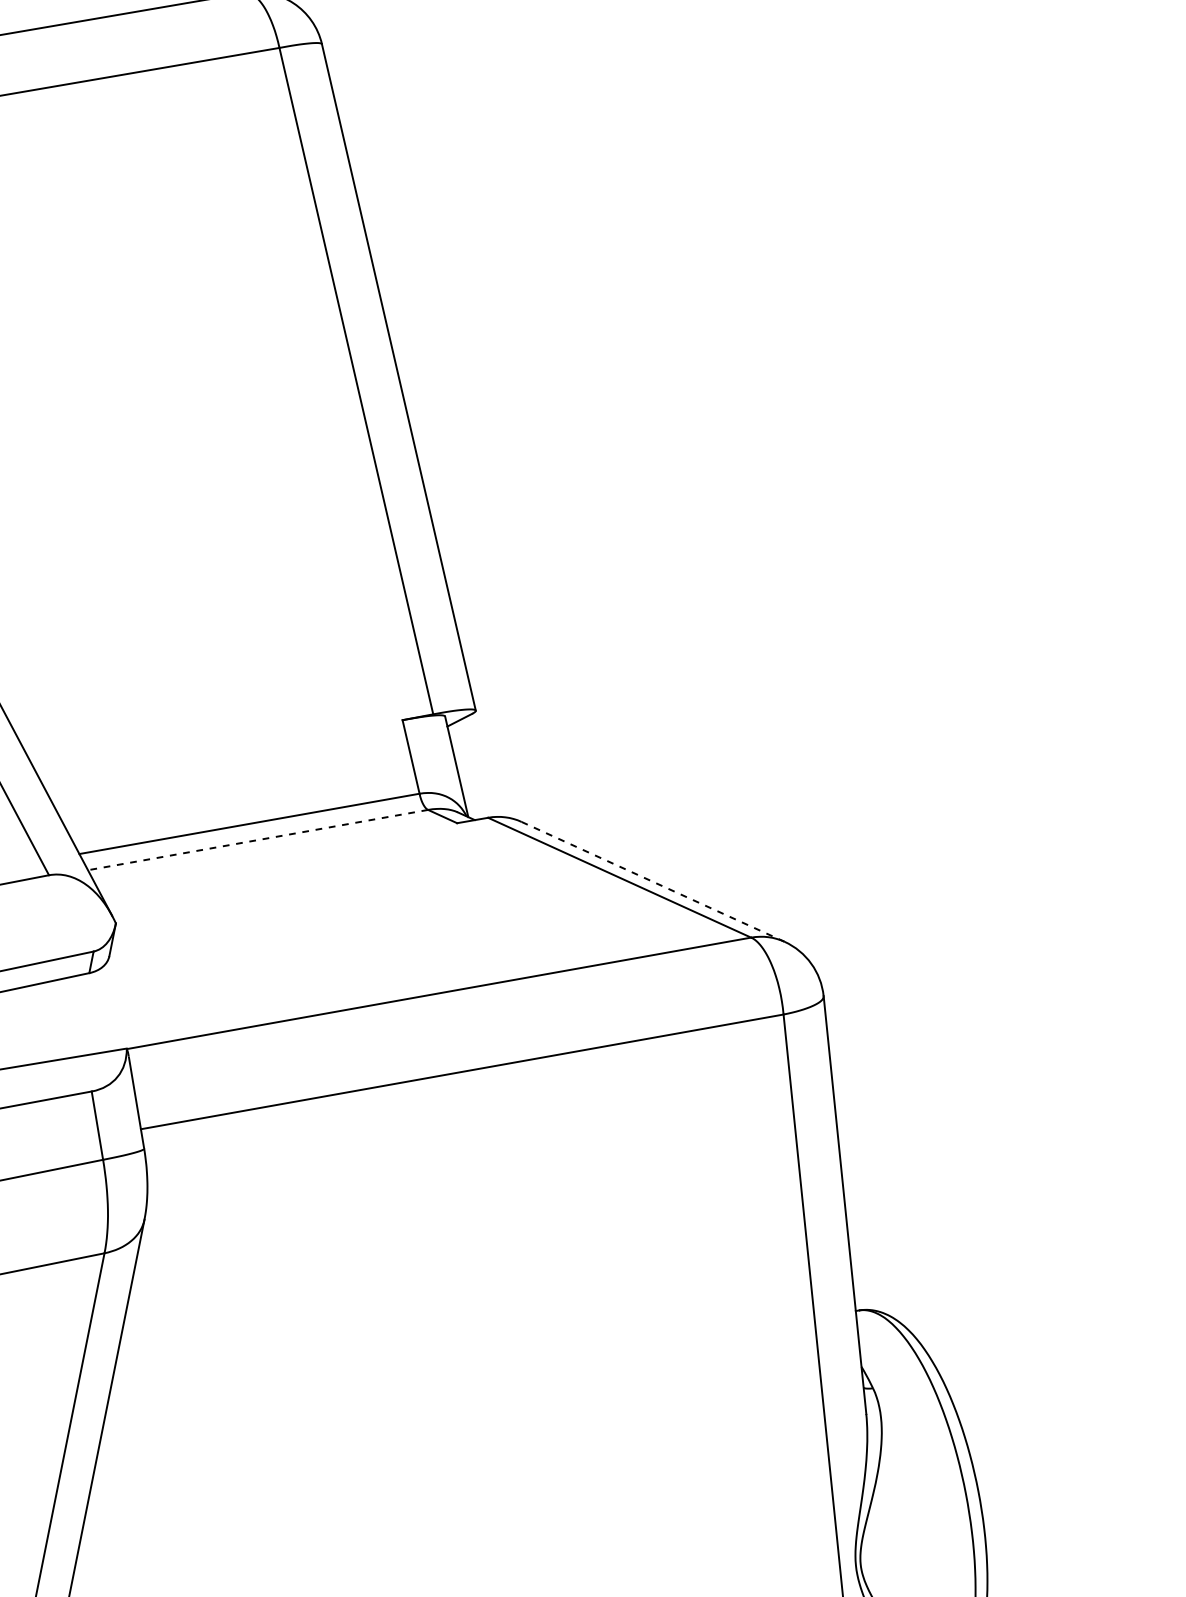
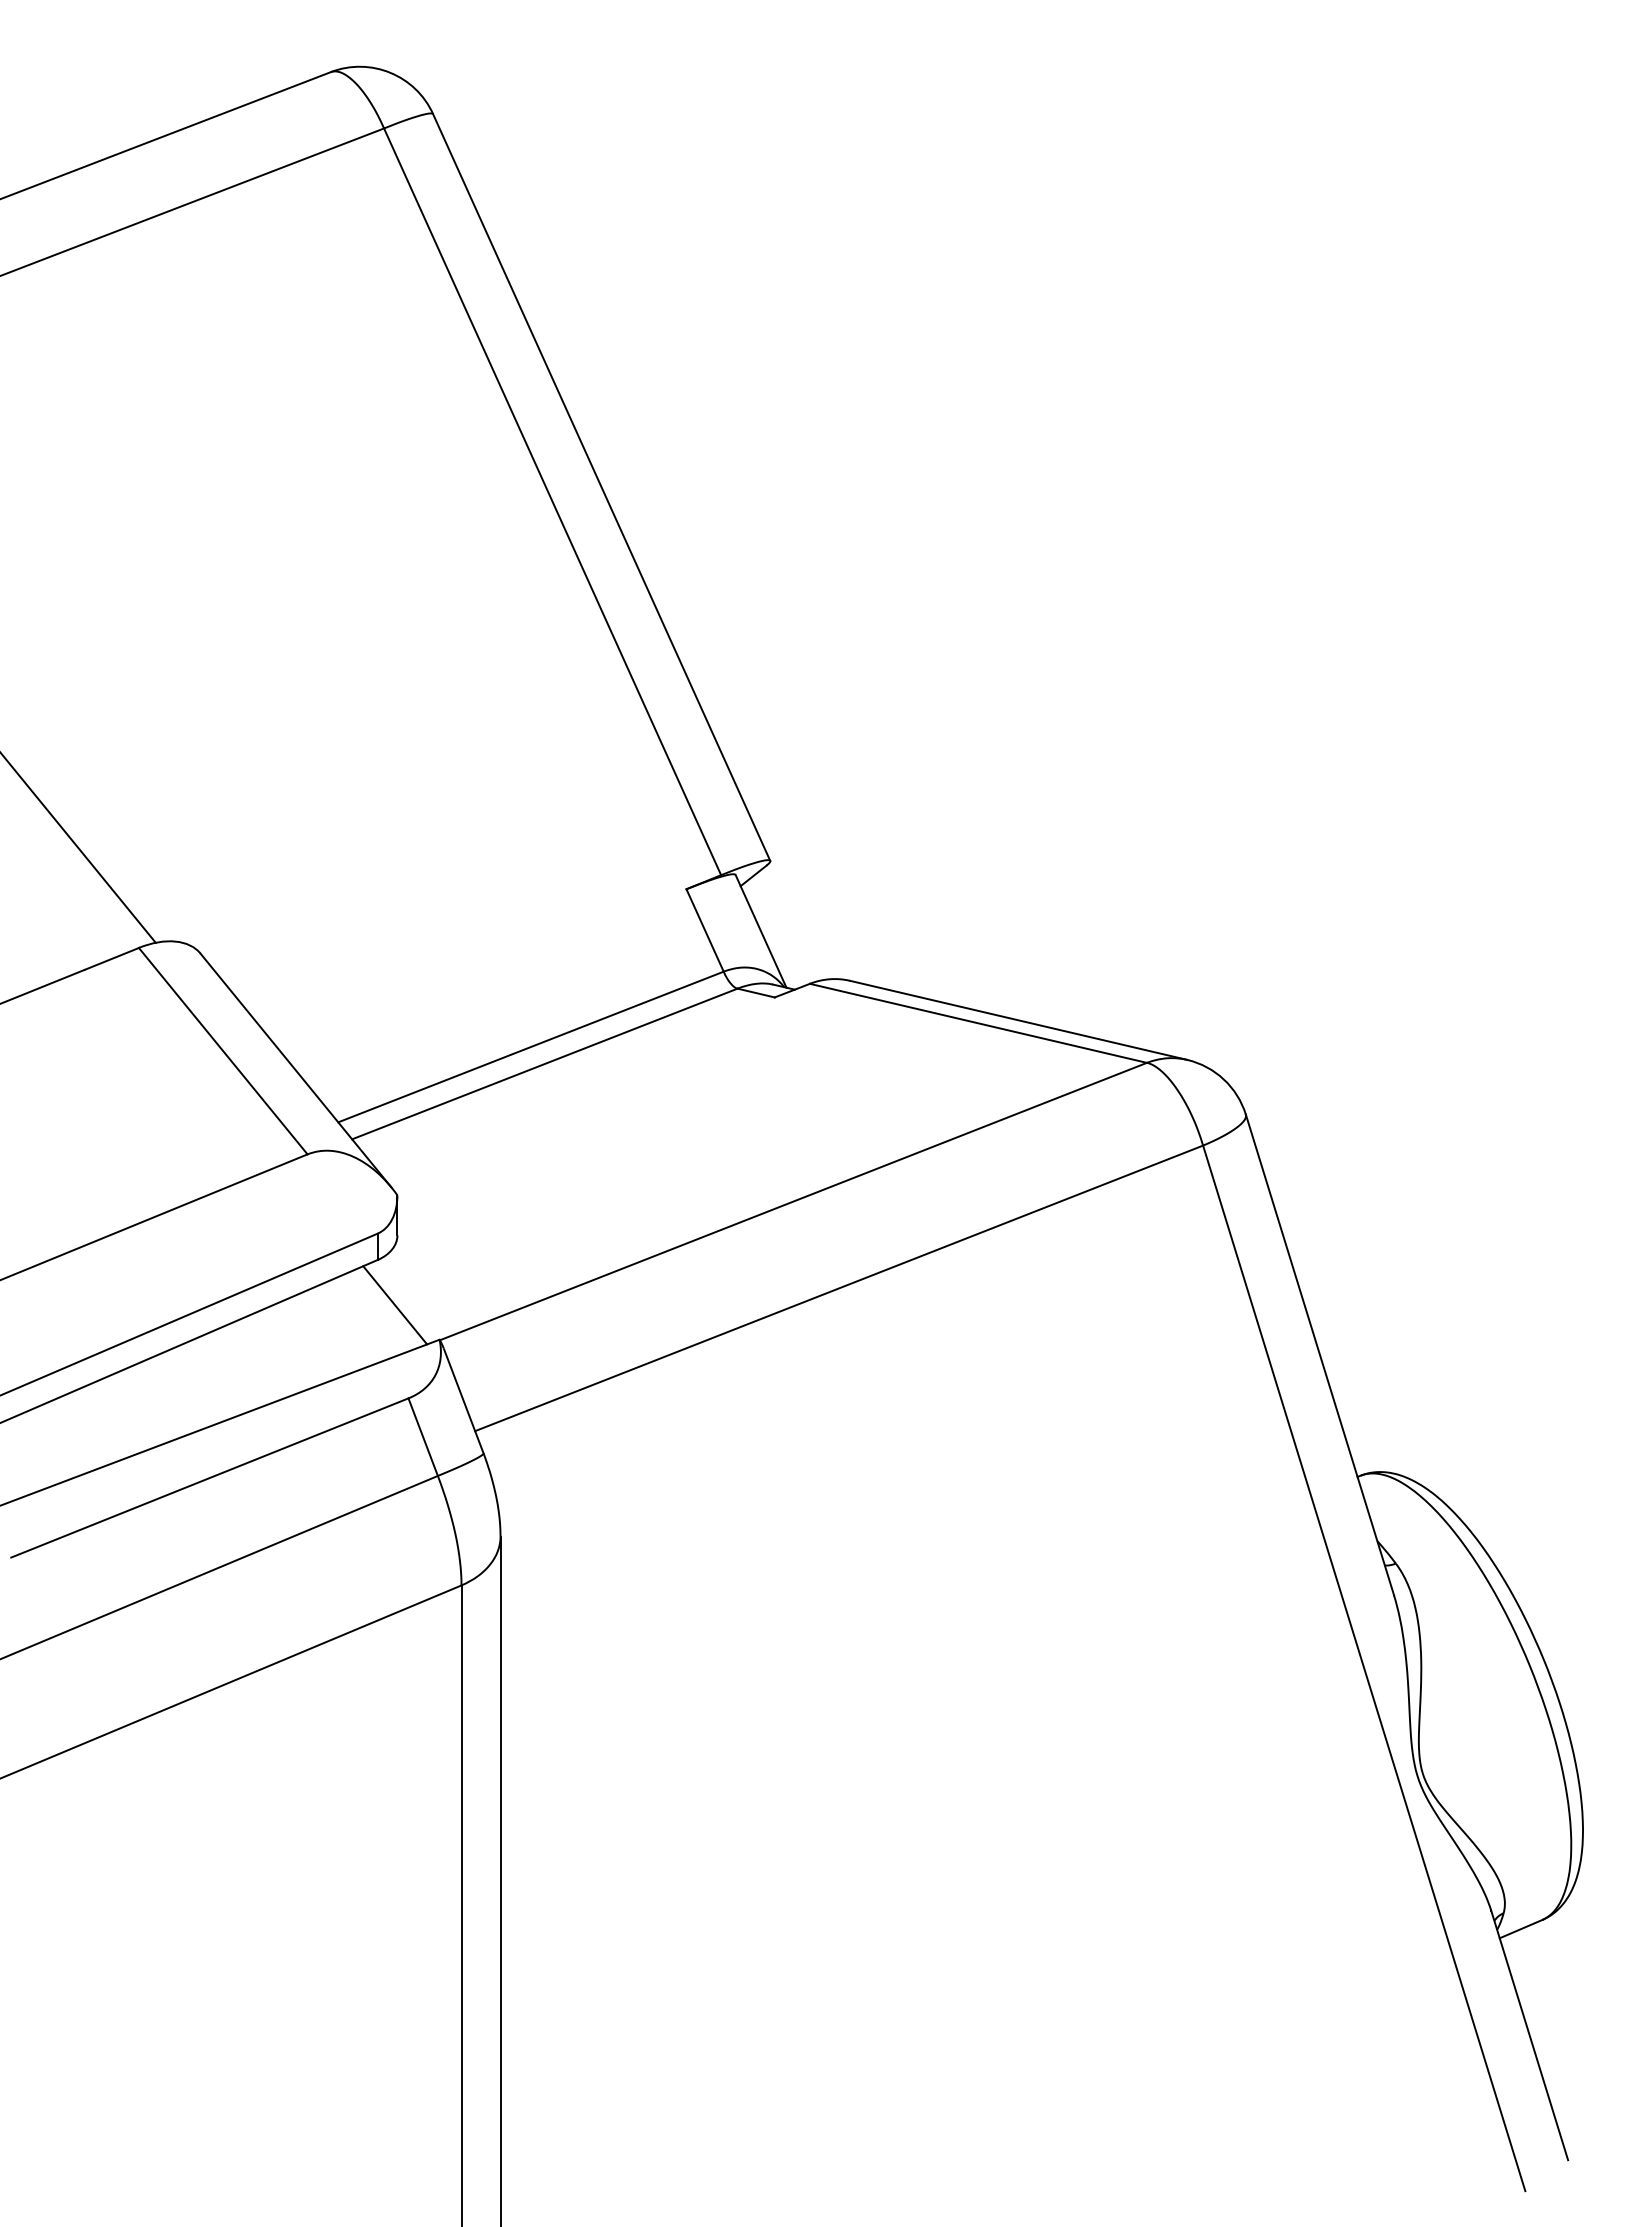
line: (257, 839) -> (544, 1063), dashed -> solid
line: (653, 882) -> (1019, 1020), dashed -> solid
line: (96, 1013) -> (395, 1305), added

